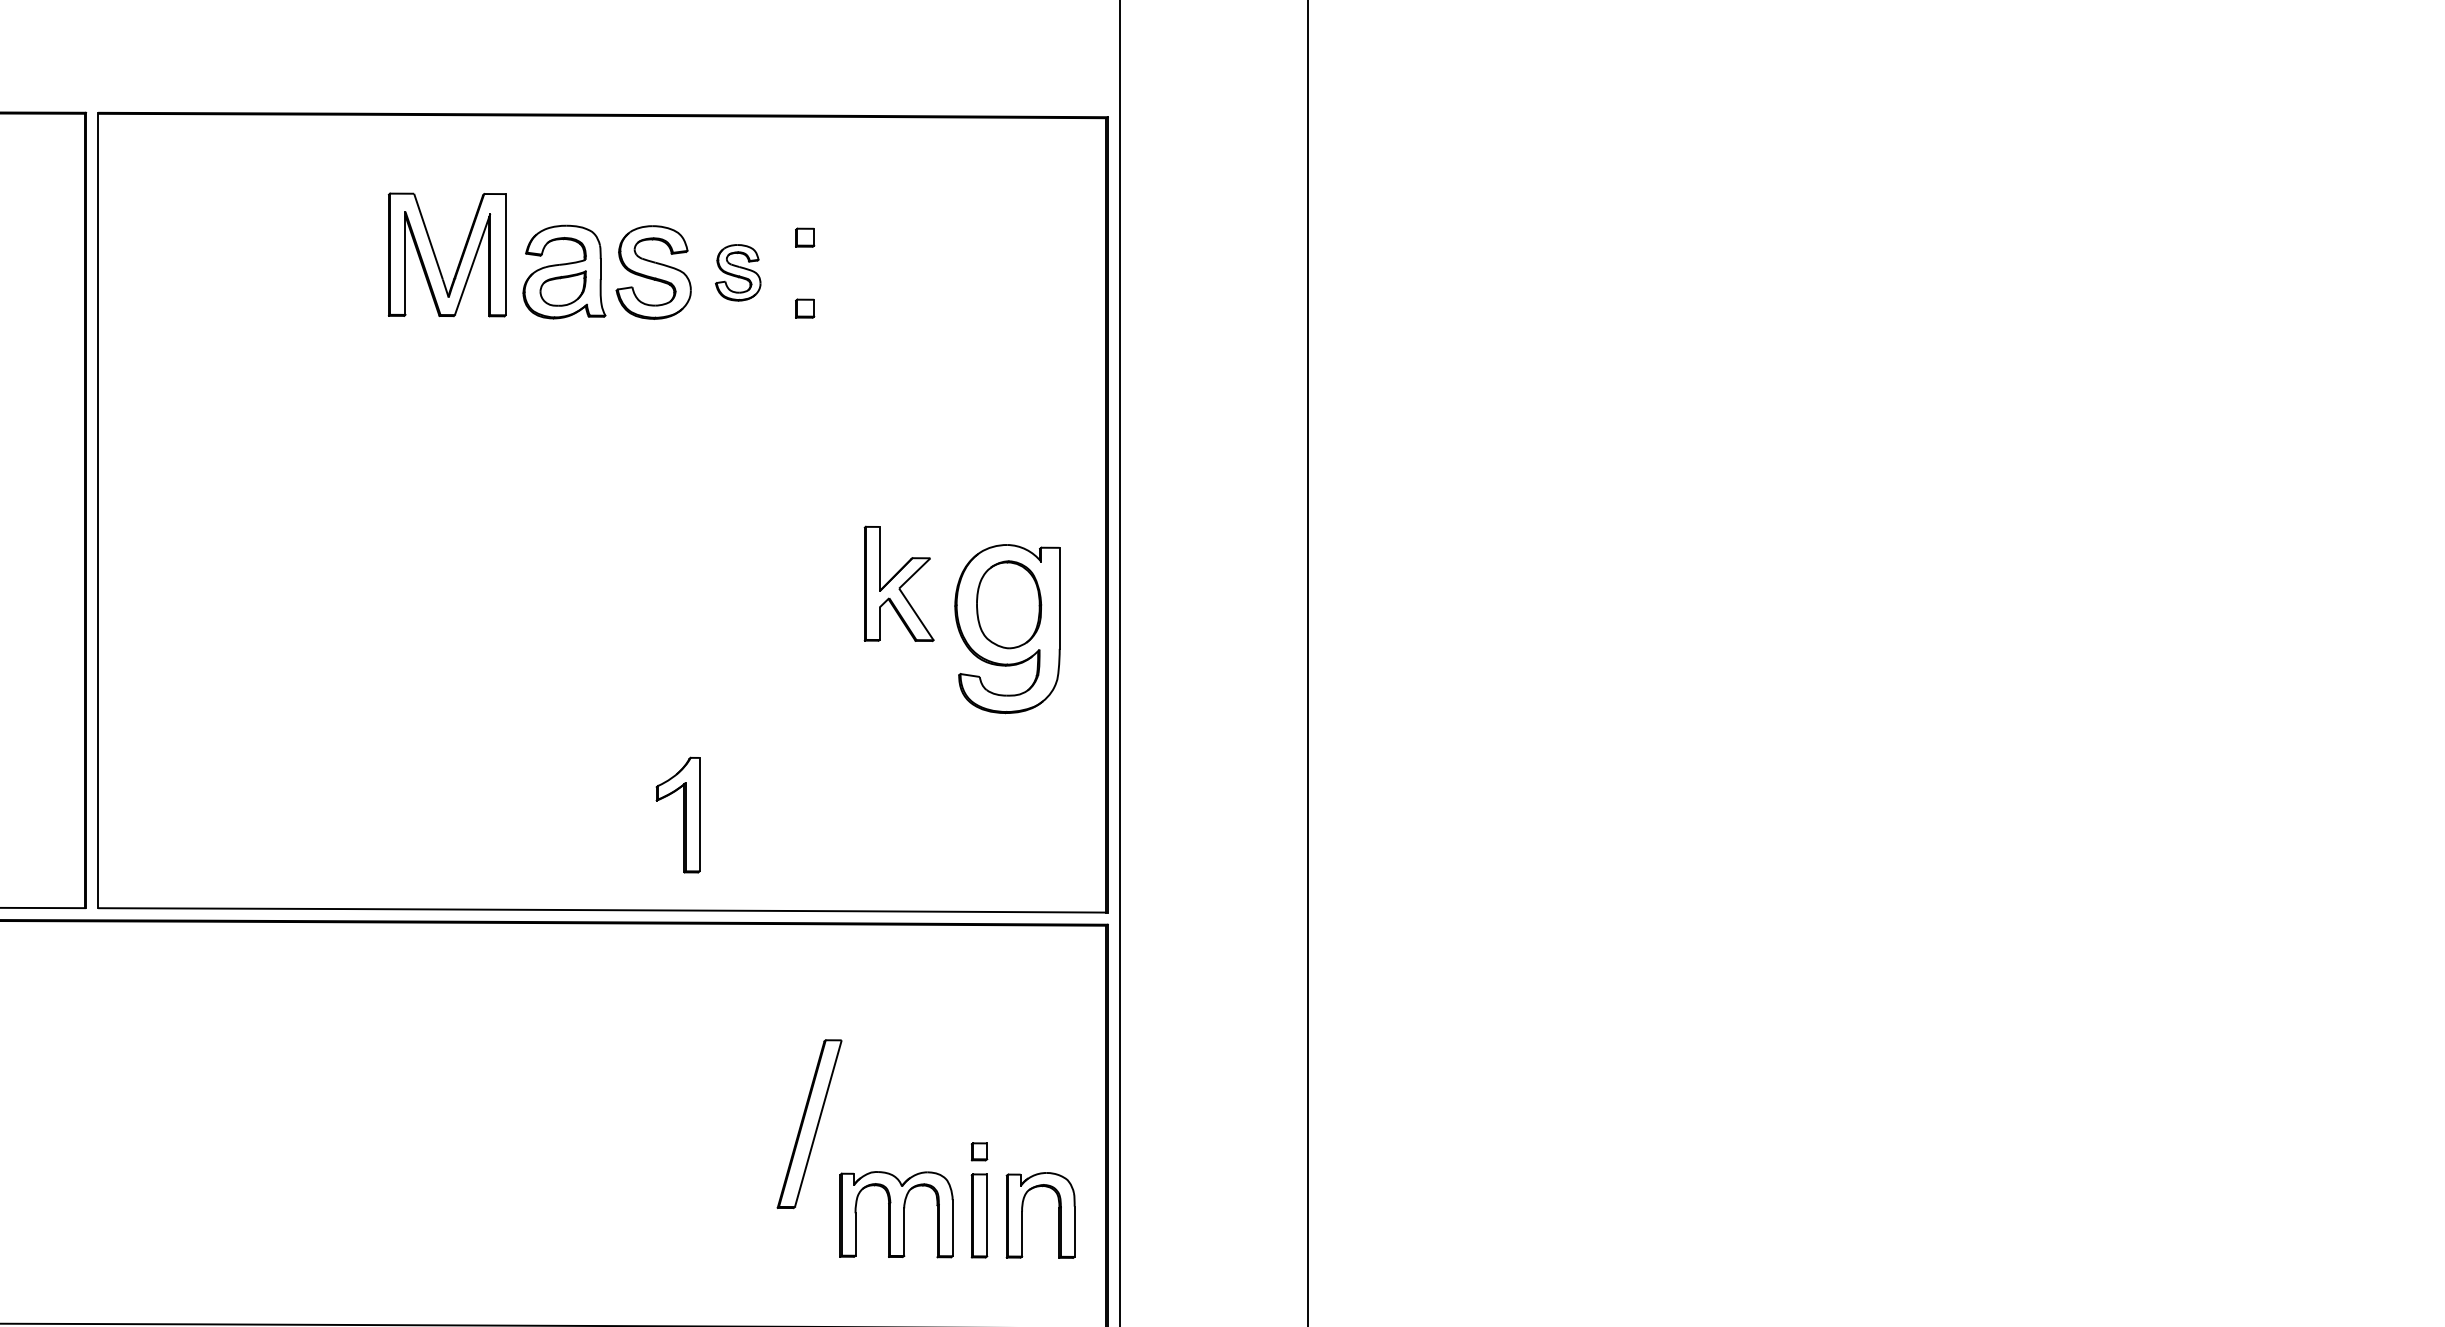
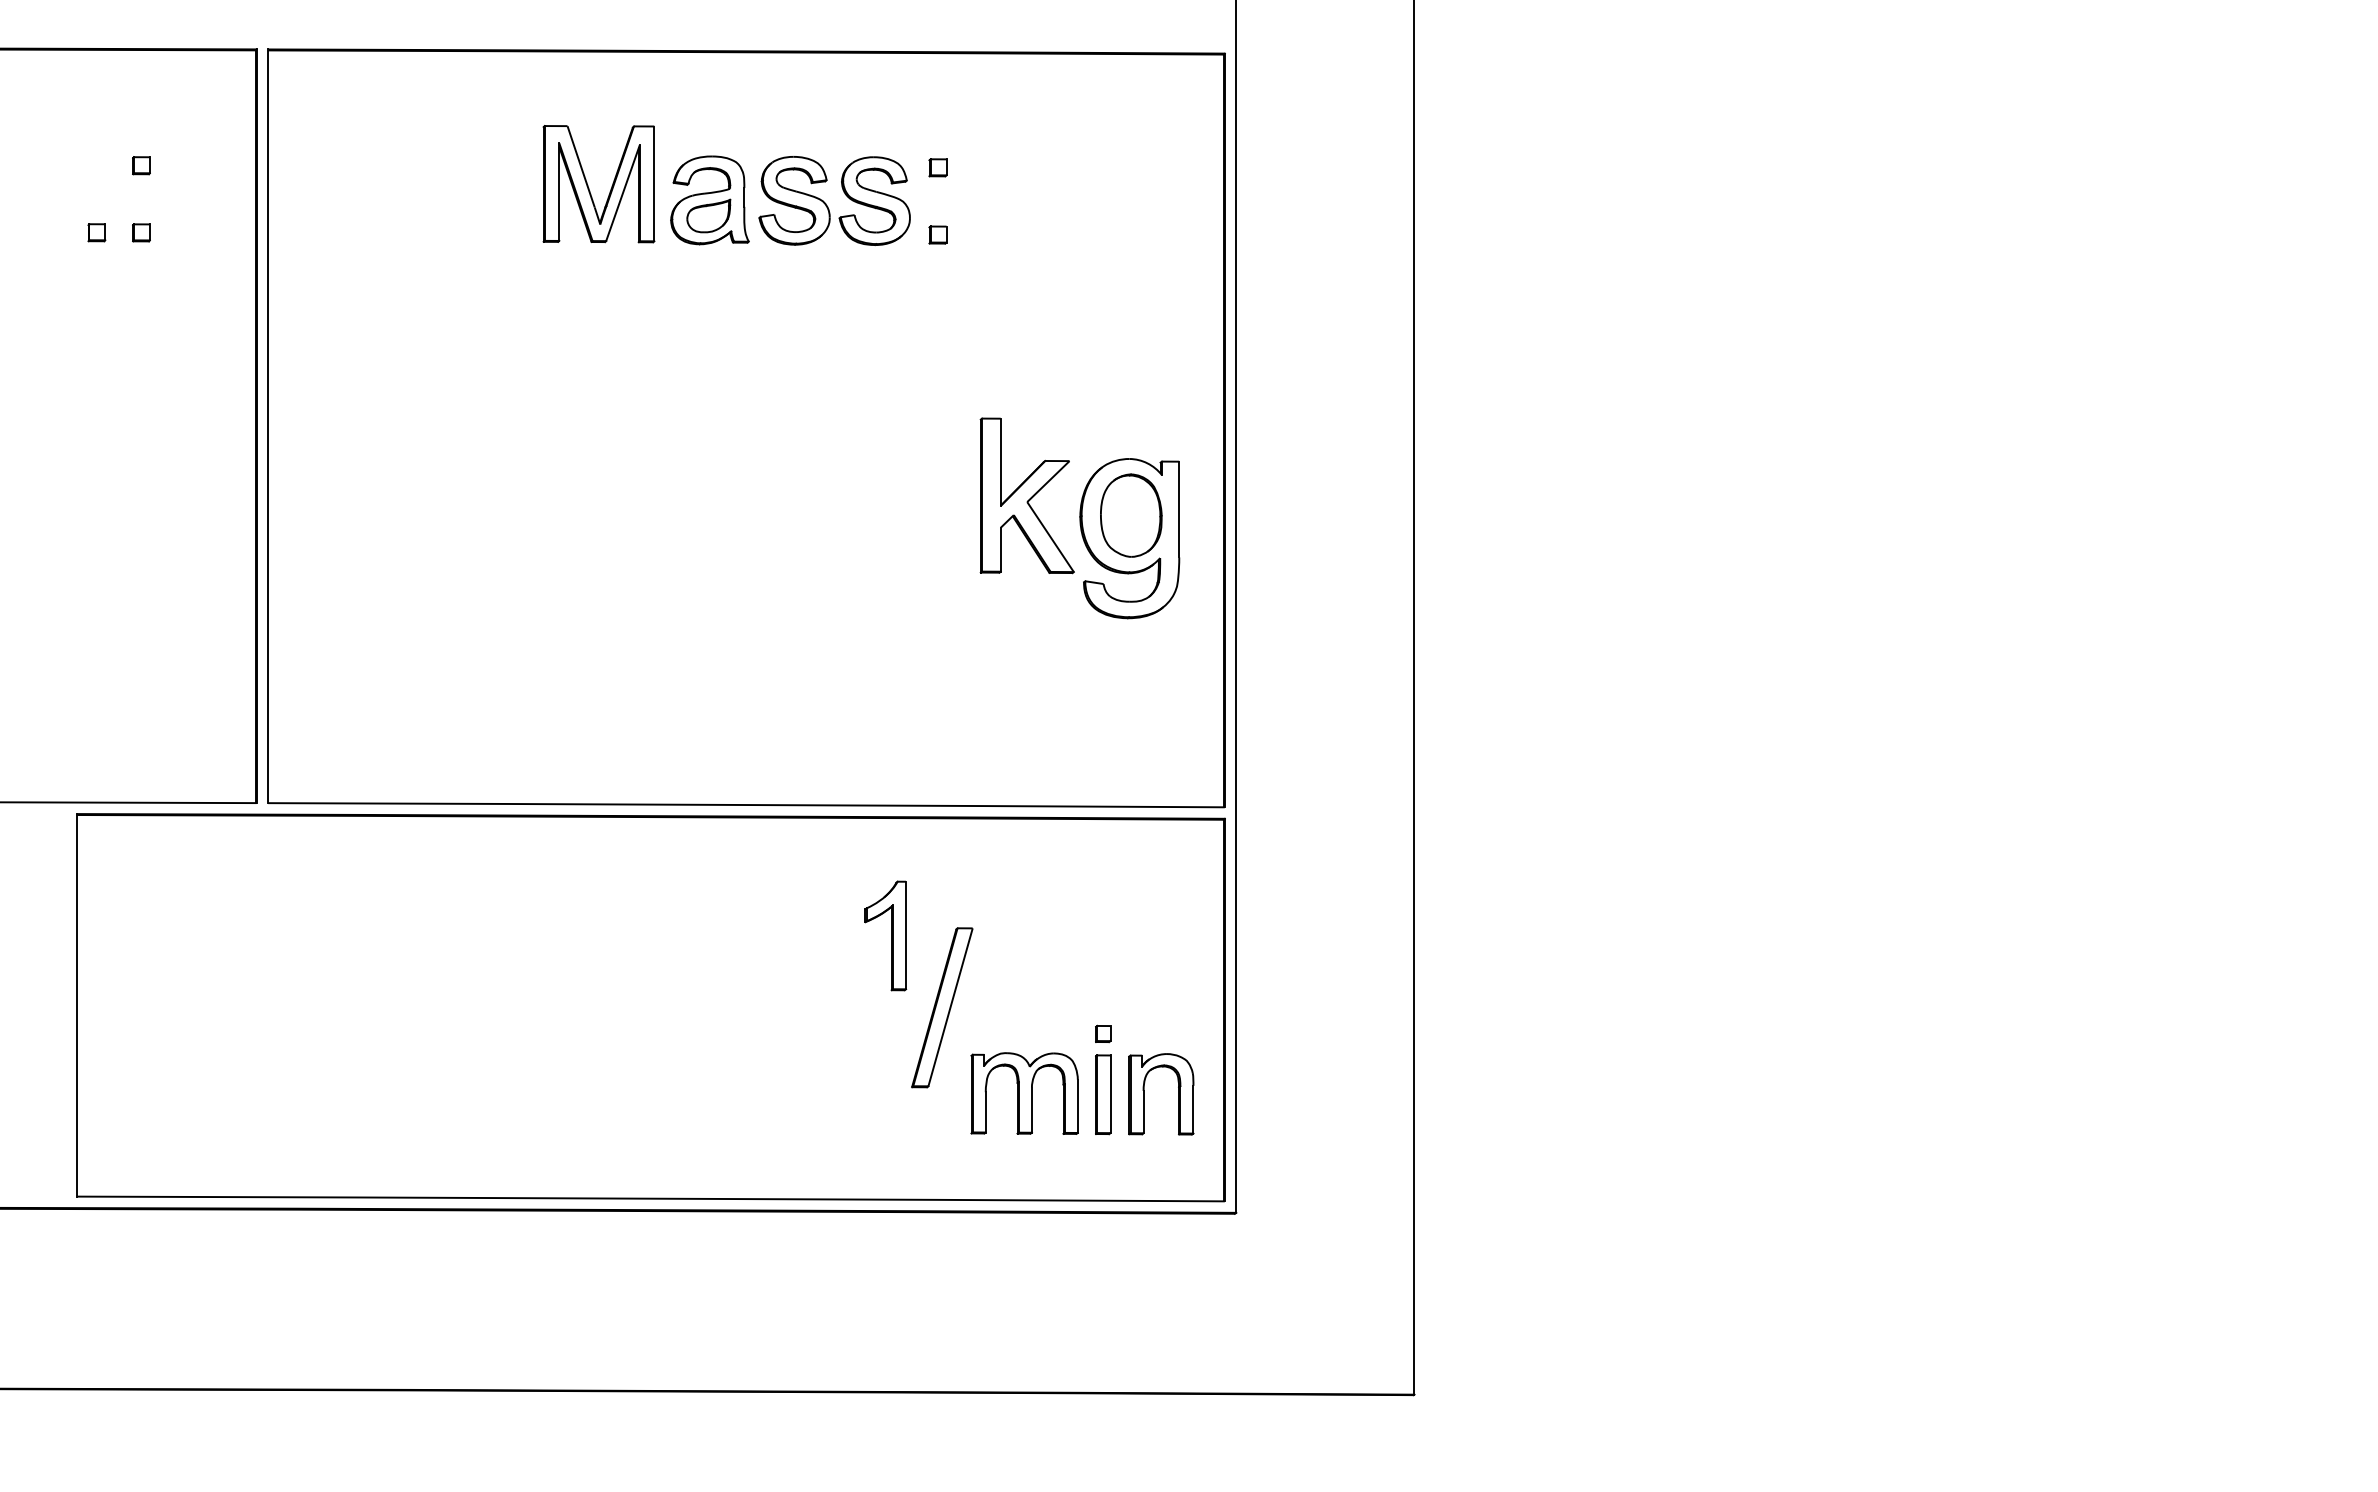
part: (738, 272) -> (874, 200), size x1.67
part: (898, 583) -> (1026, 495), size x1.43
part: (677, 814) -> (885, 935), moved

